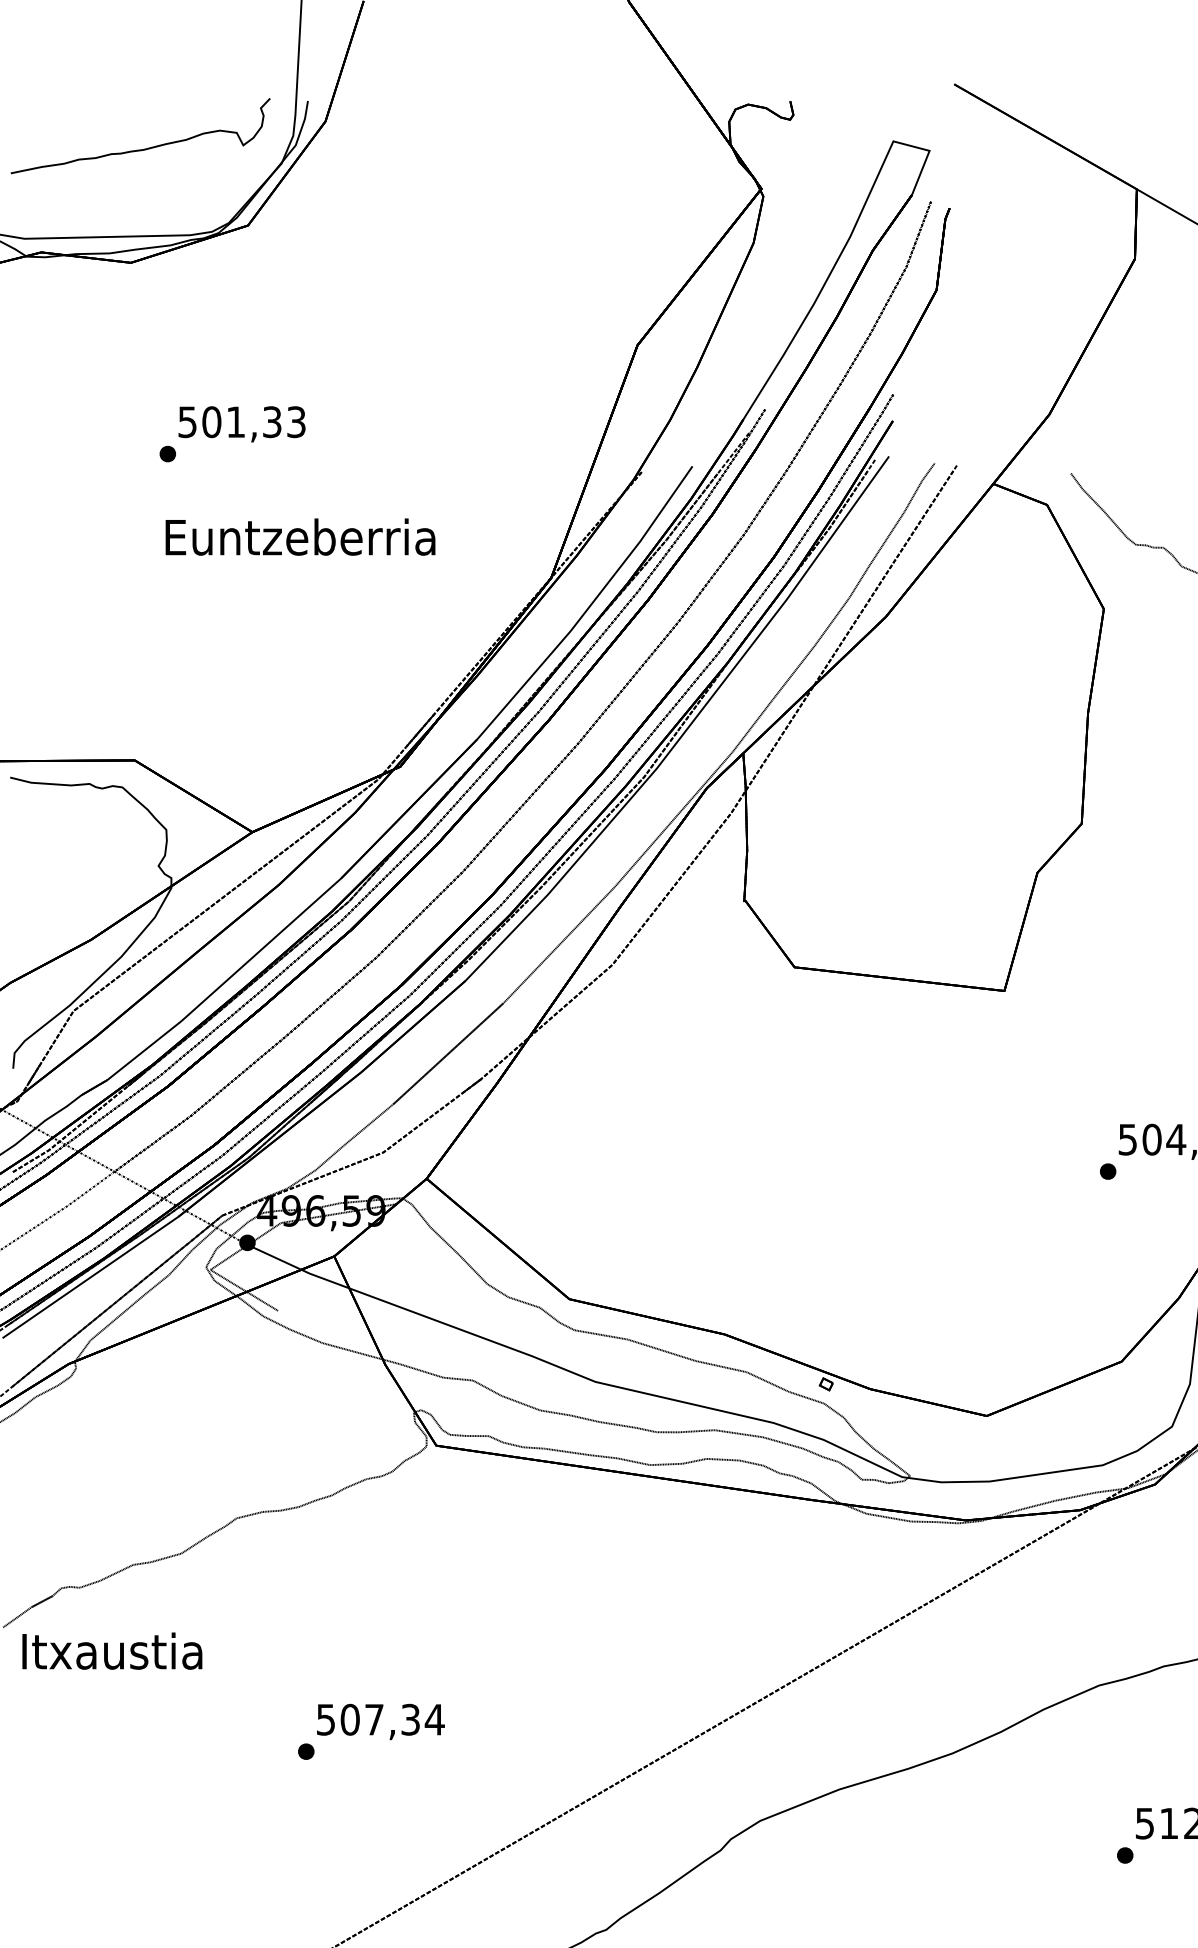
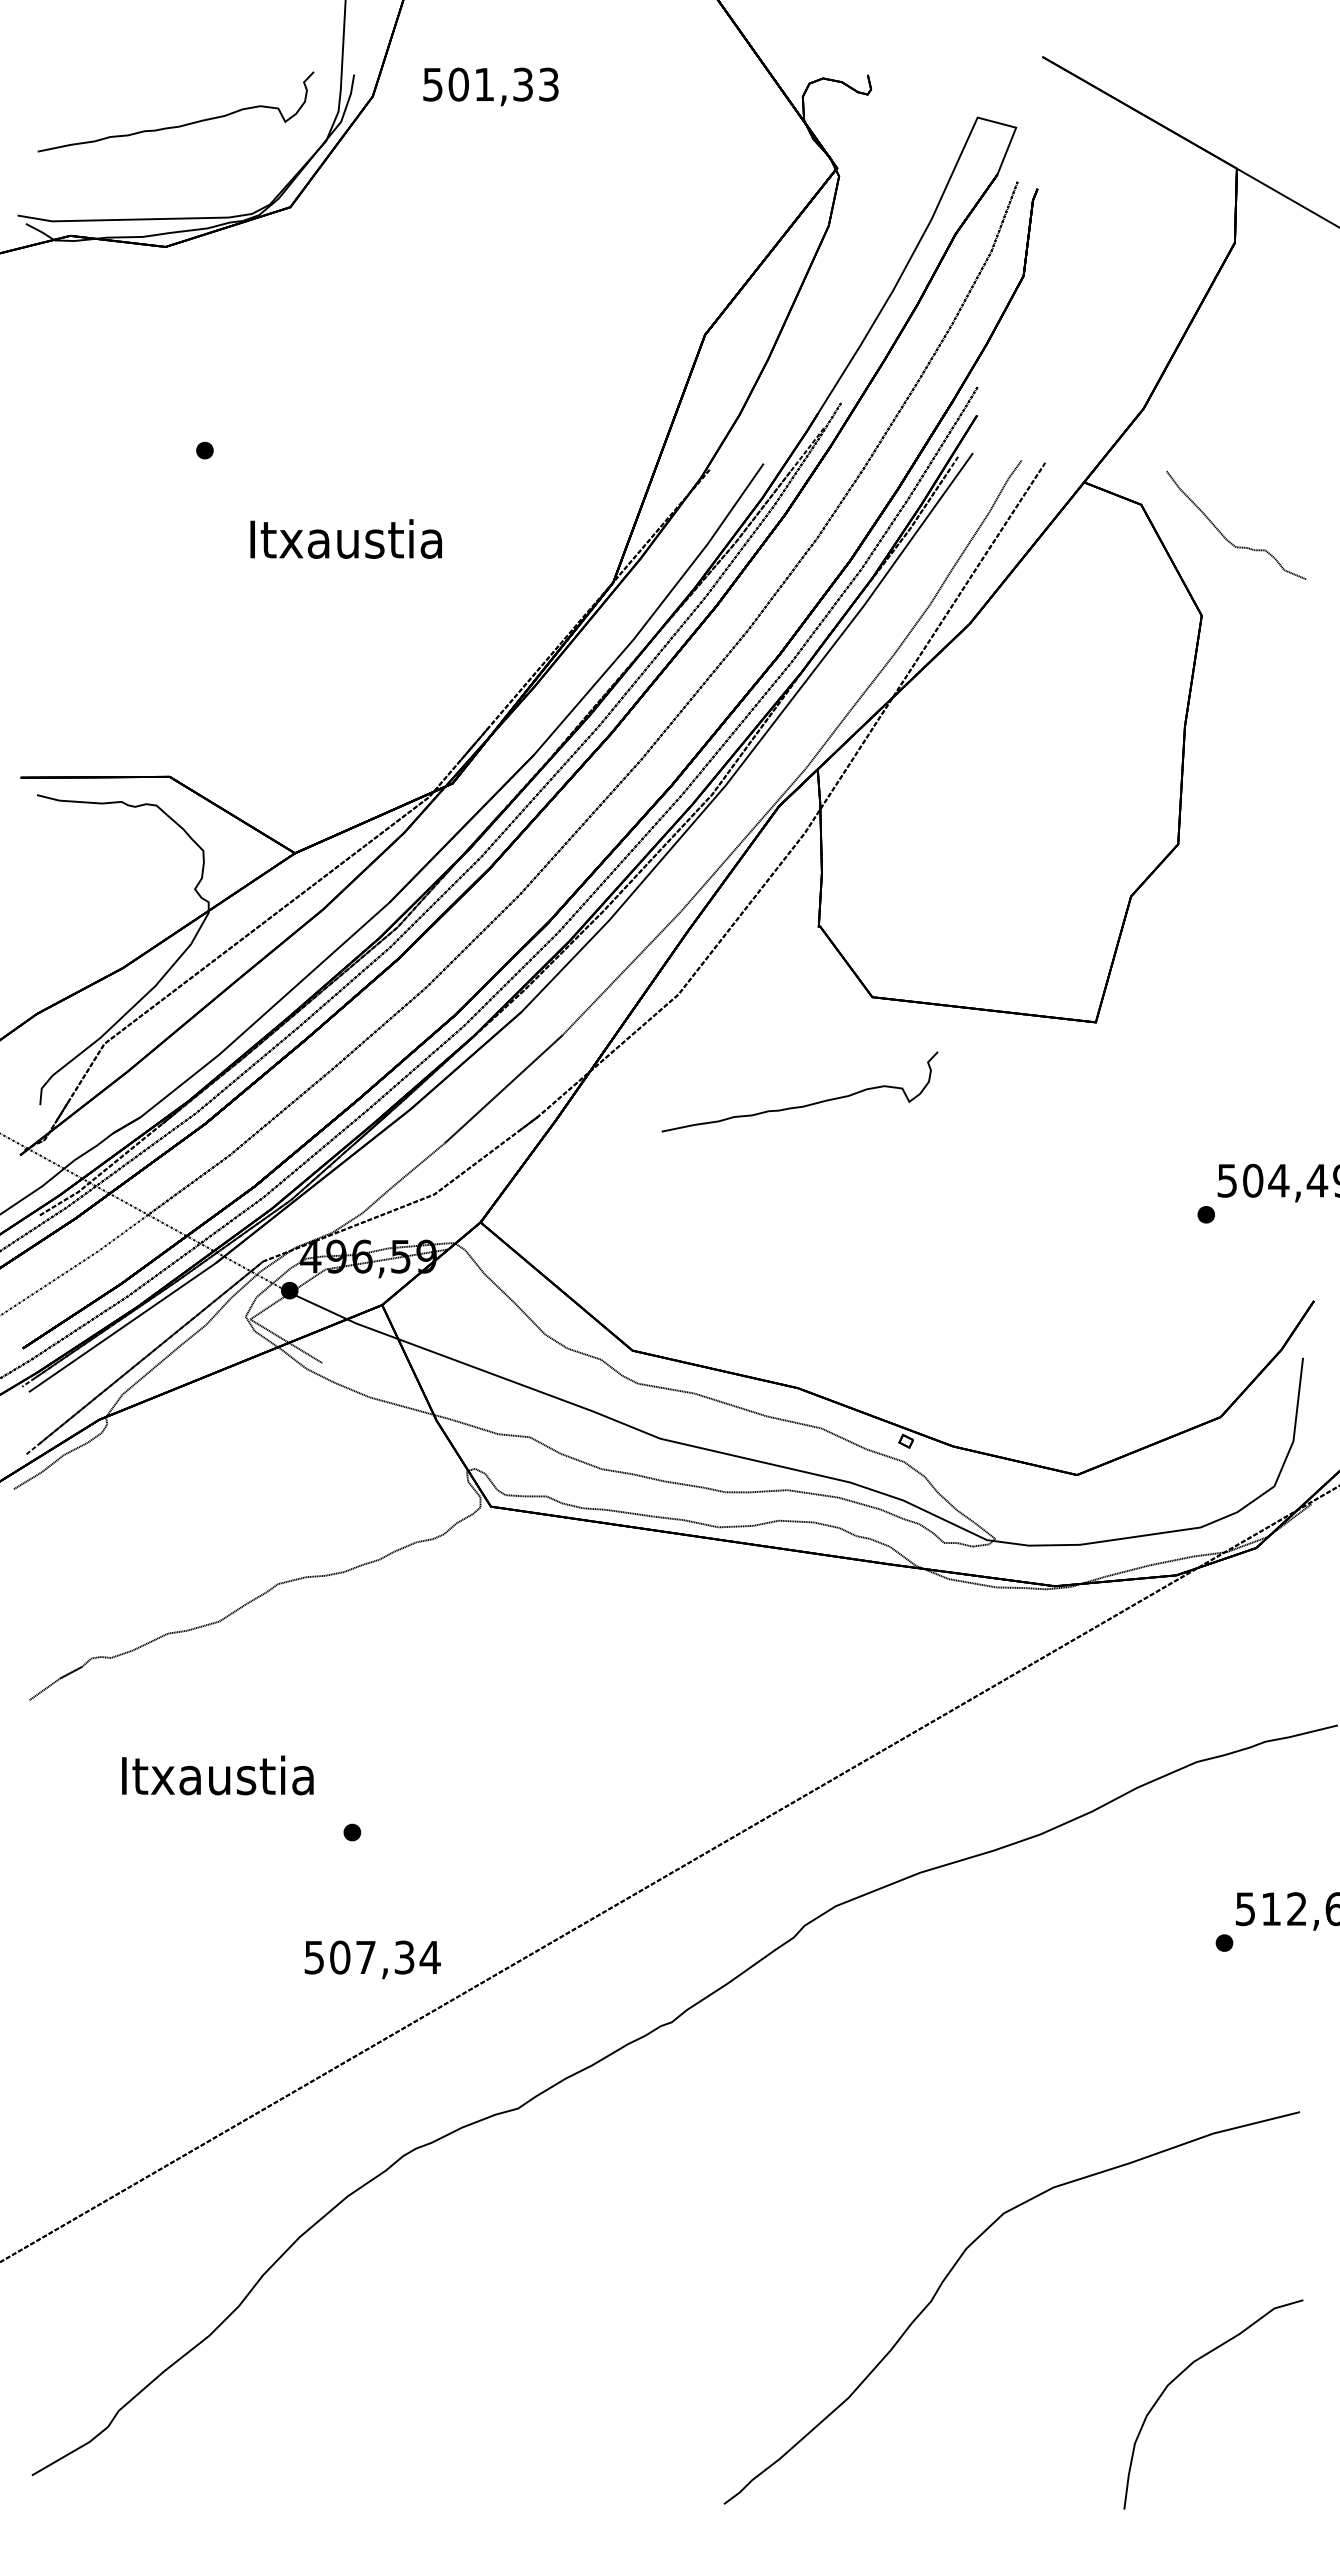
text: (241, 423) -> (490, 86), moved
text: (299, 536) -> (345, 538), Euntzeberria -> Itxaustia
curve: (728, 1069) -> (802, 1105), added
text: (112, 1651) -> (217, 1775), moved
text: (380, 1721) -> (372, 1959), moved

